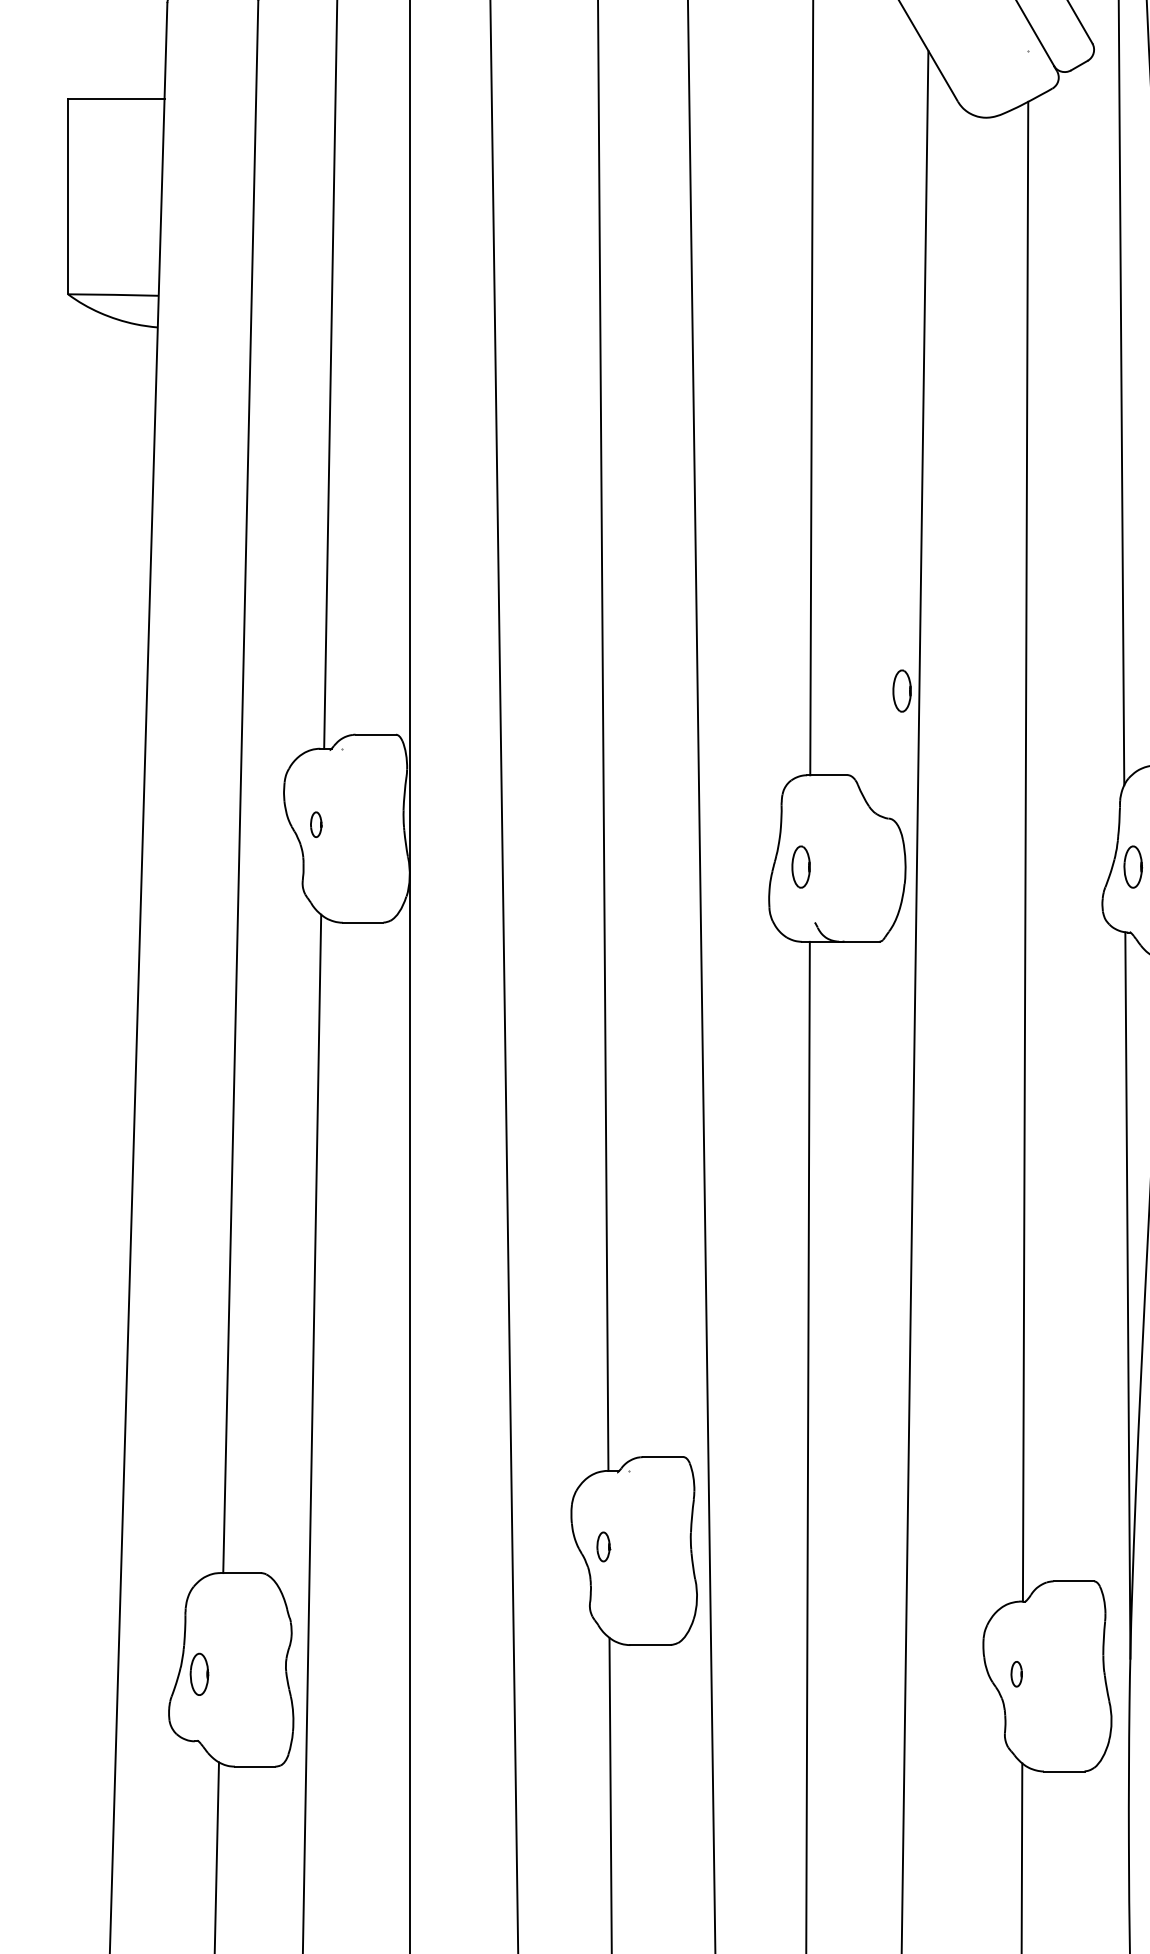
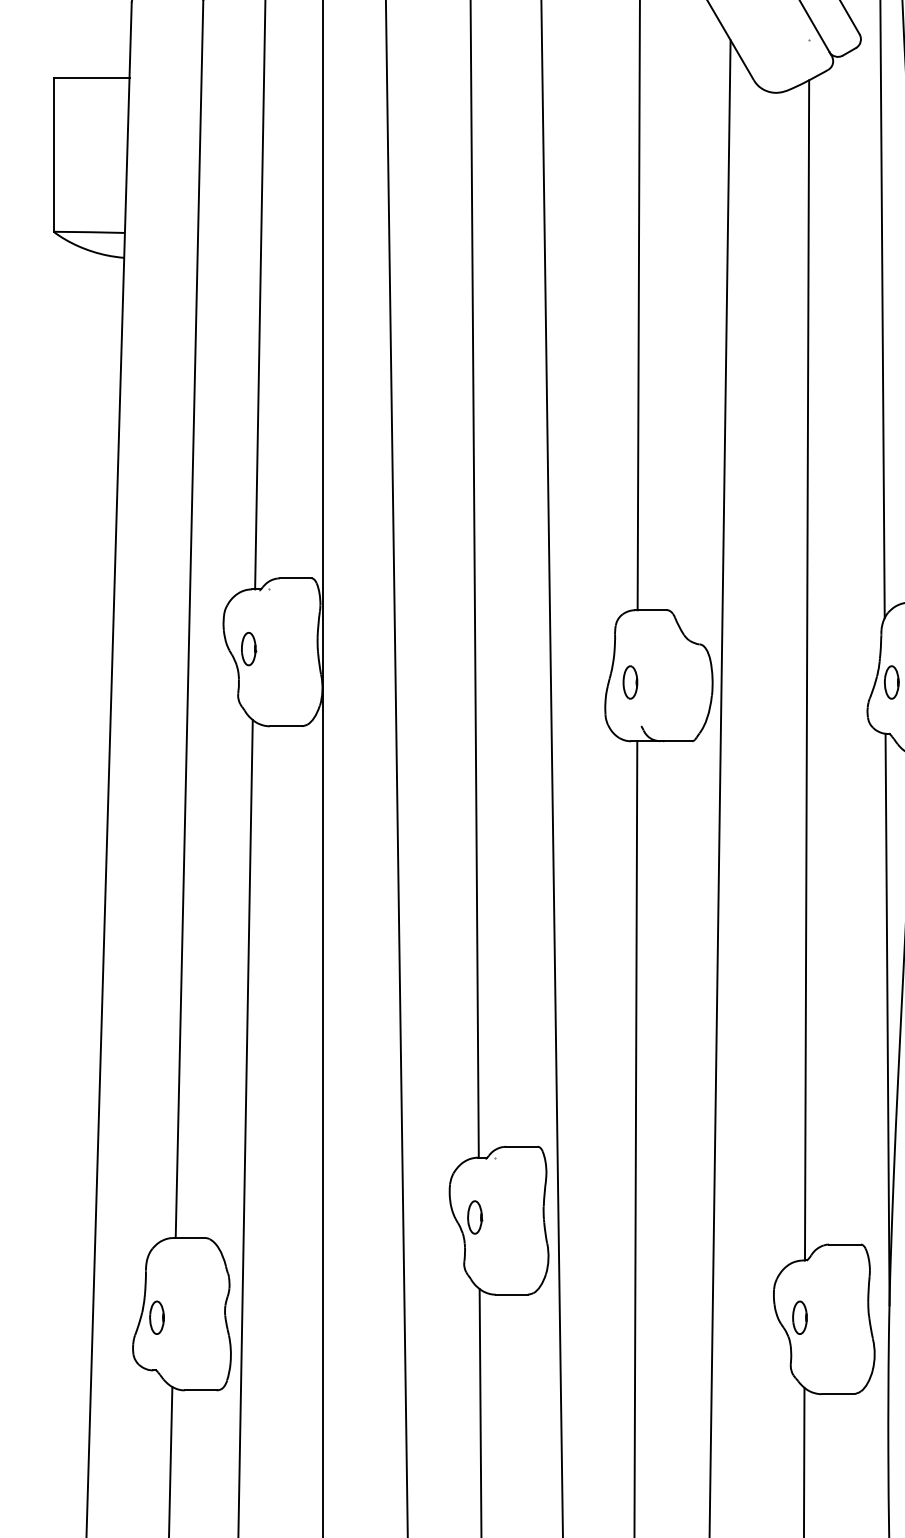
part: (901, 690) -> (709, 543), removed
part: (316, 824) -> (249, 648), size x1.67
part: (603, 1546) -> (474, 1217), size x1.43
part: (1016, 1673) -> (799, 1317), size x1.67

